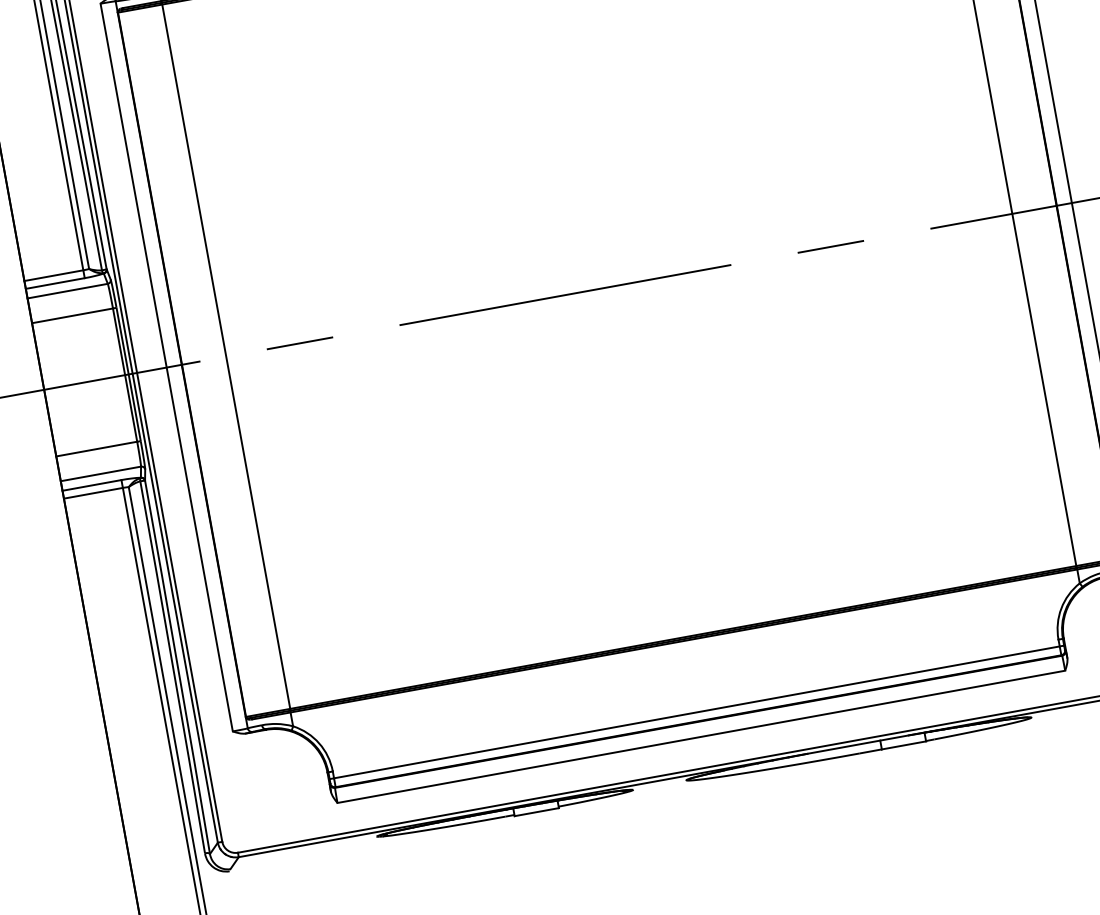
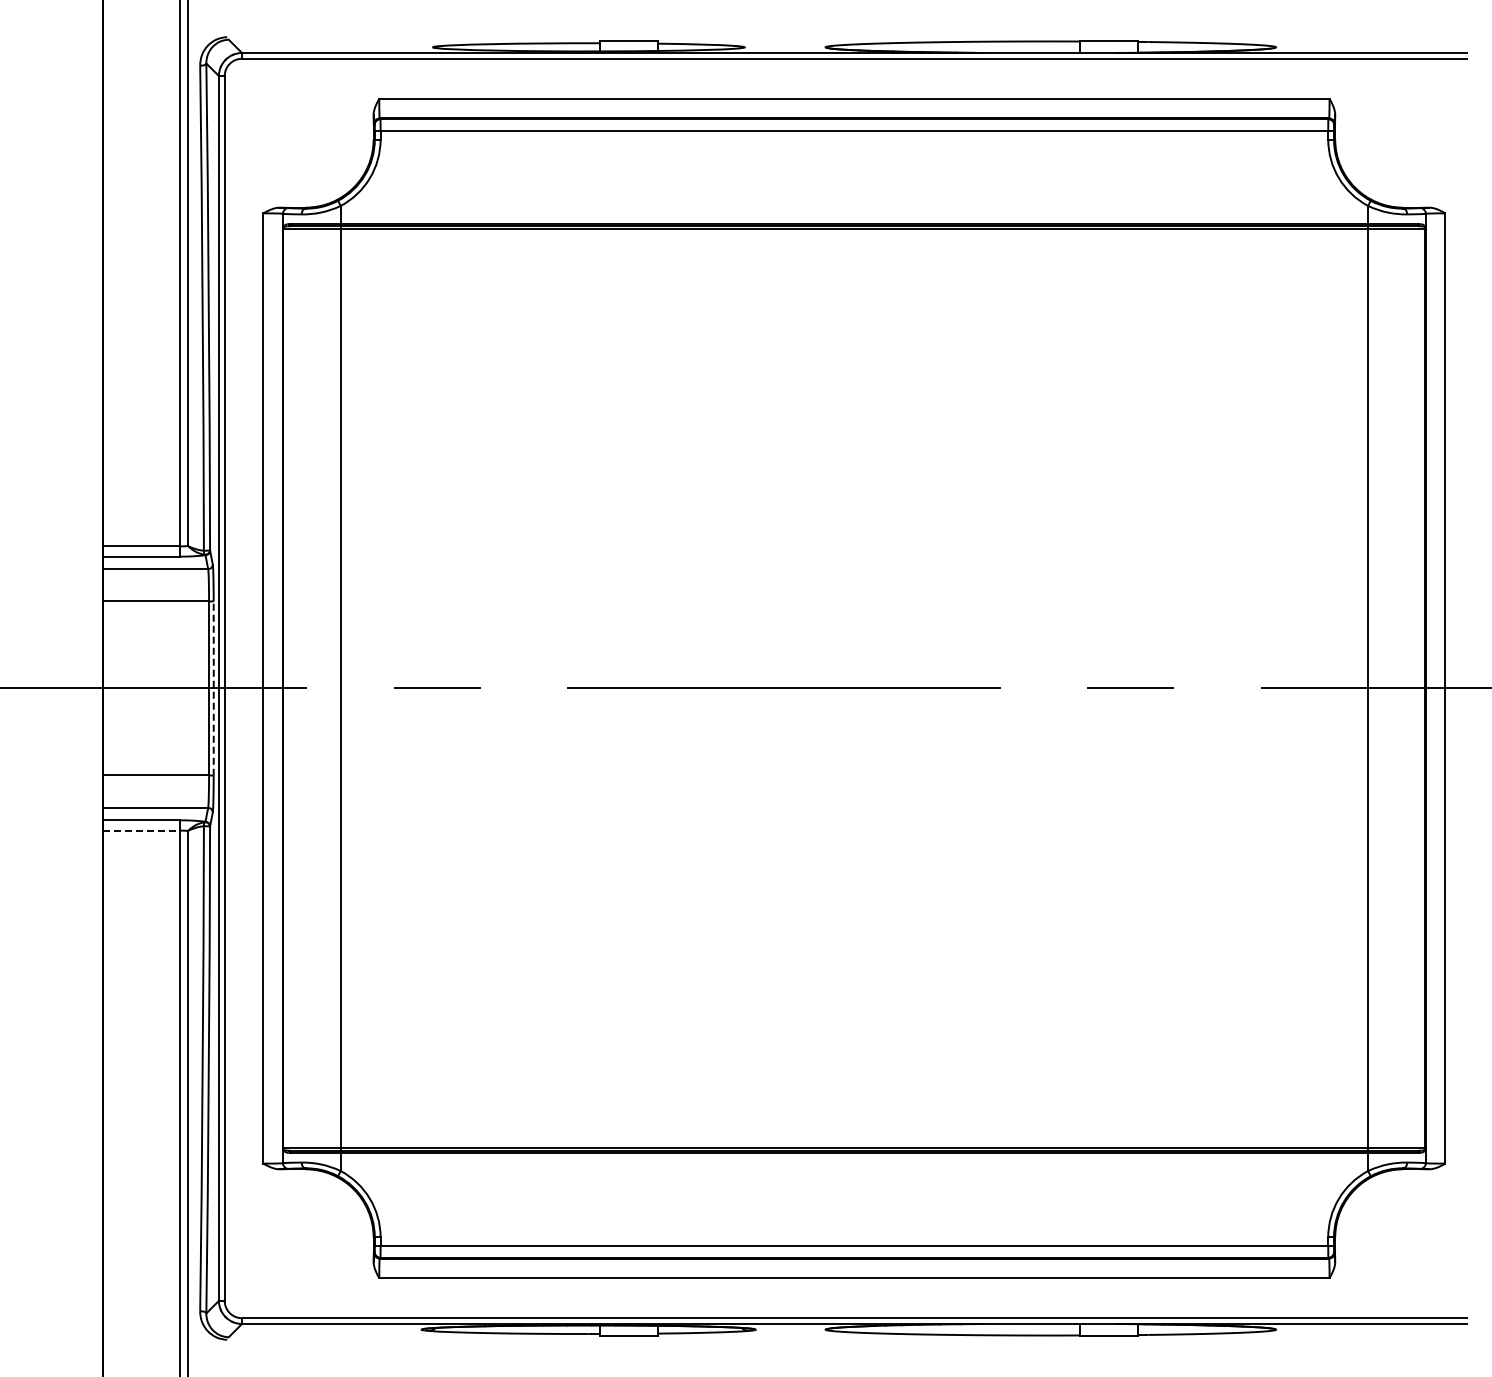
arc: (128, 374) -> (213, 688), solid -> dashed
line: (93, 493) -> (142, 830), solid -> dashed

